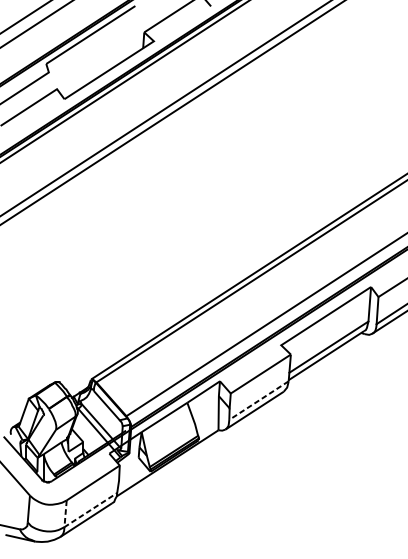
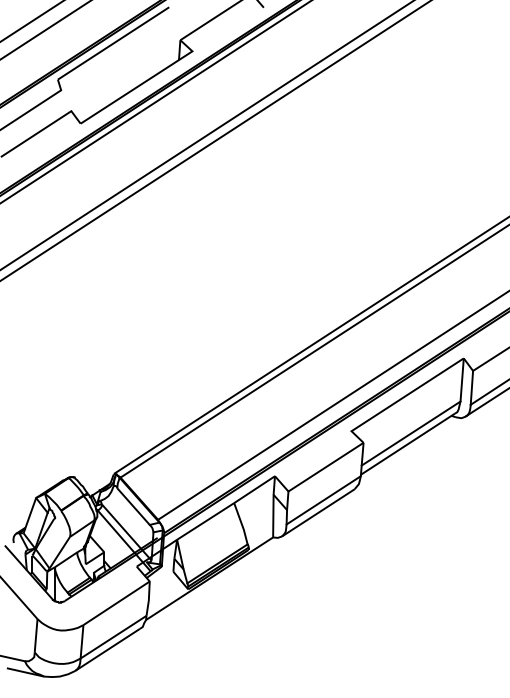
line: (258, 400) -> (323, 500), dashed -> solid
line: (78, 517) -> (98, 646), dashed -> solid

